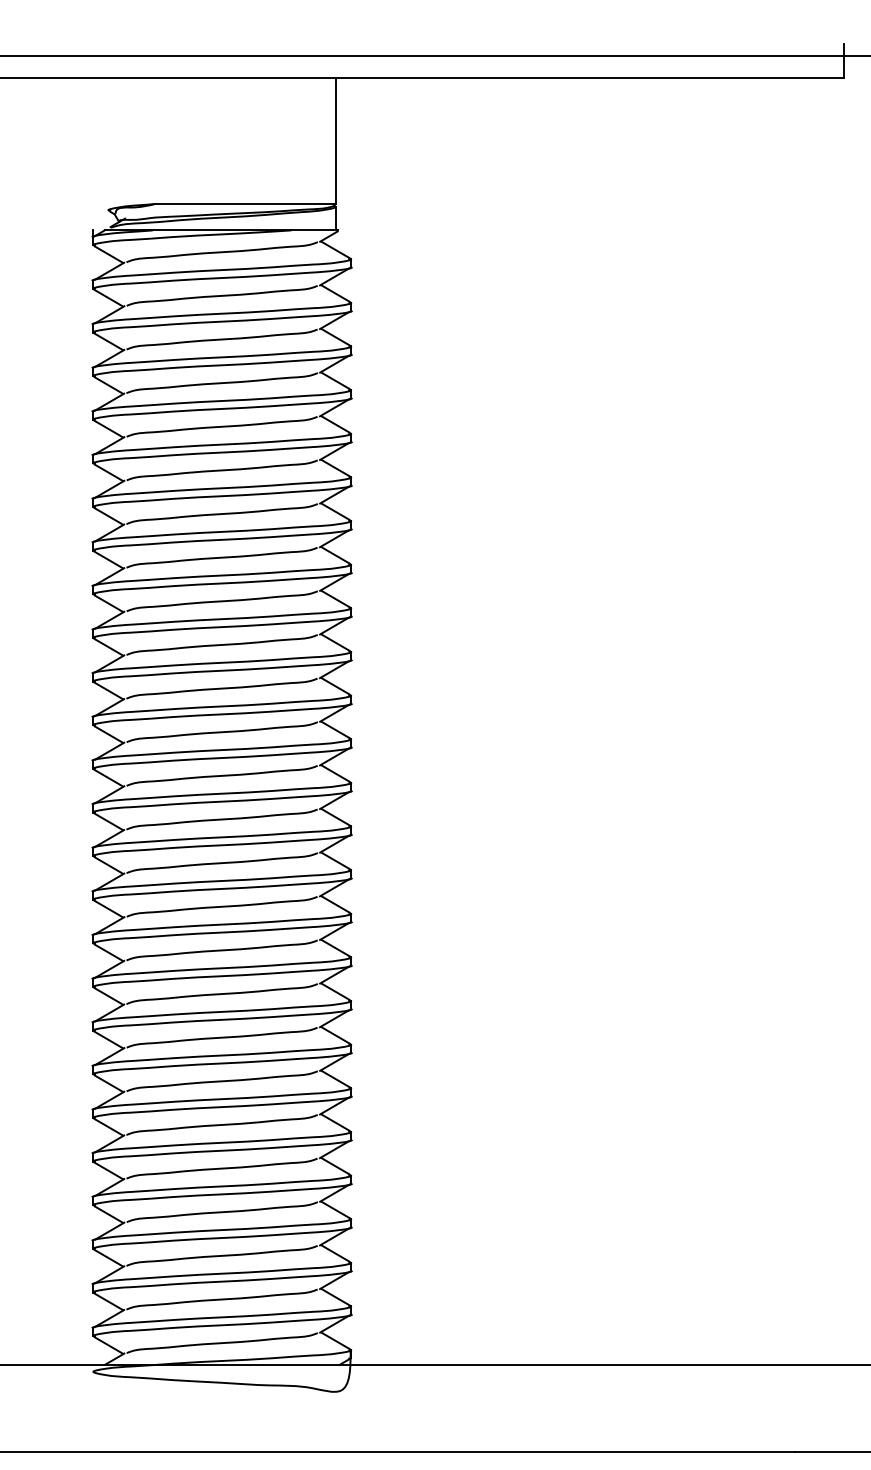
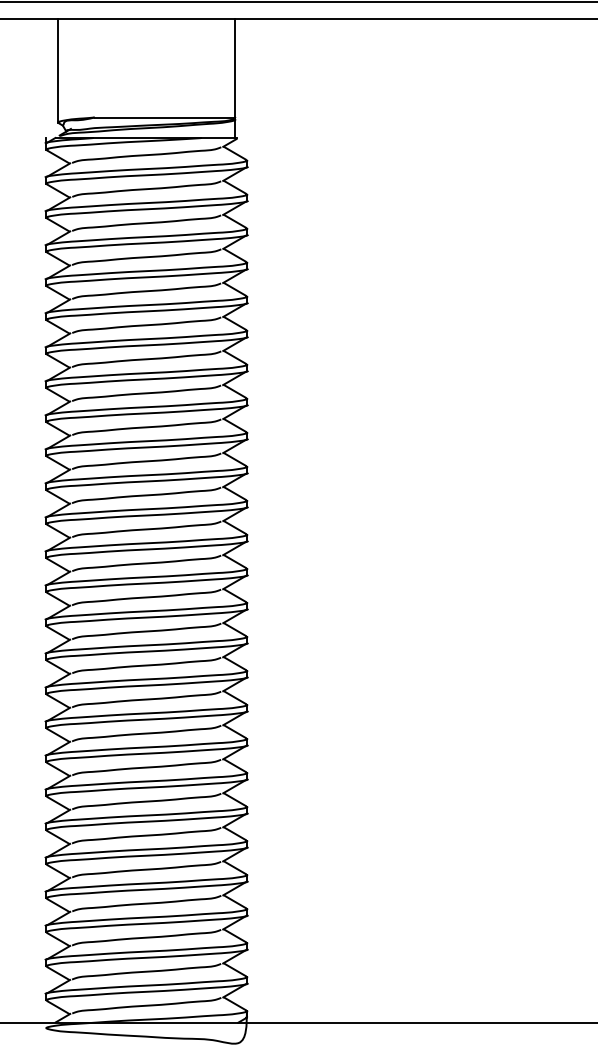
line: (108, 143) -> (58, 70), added

